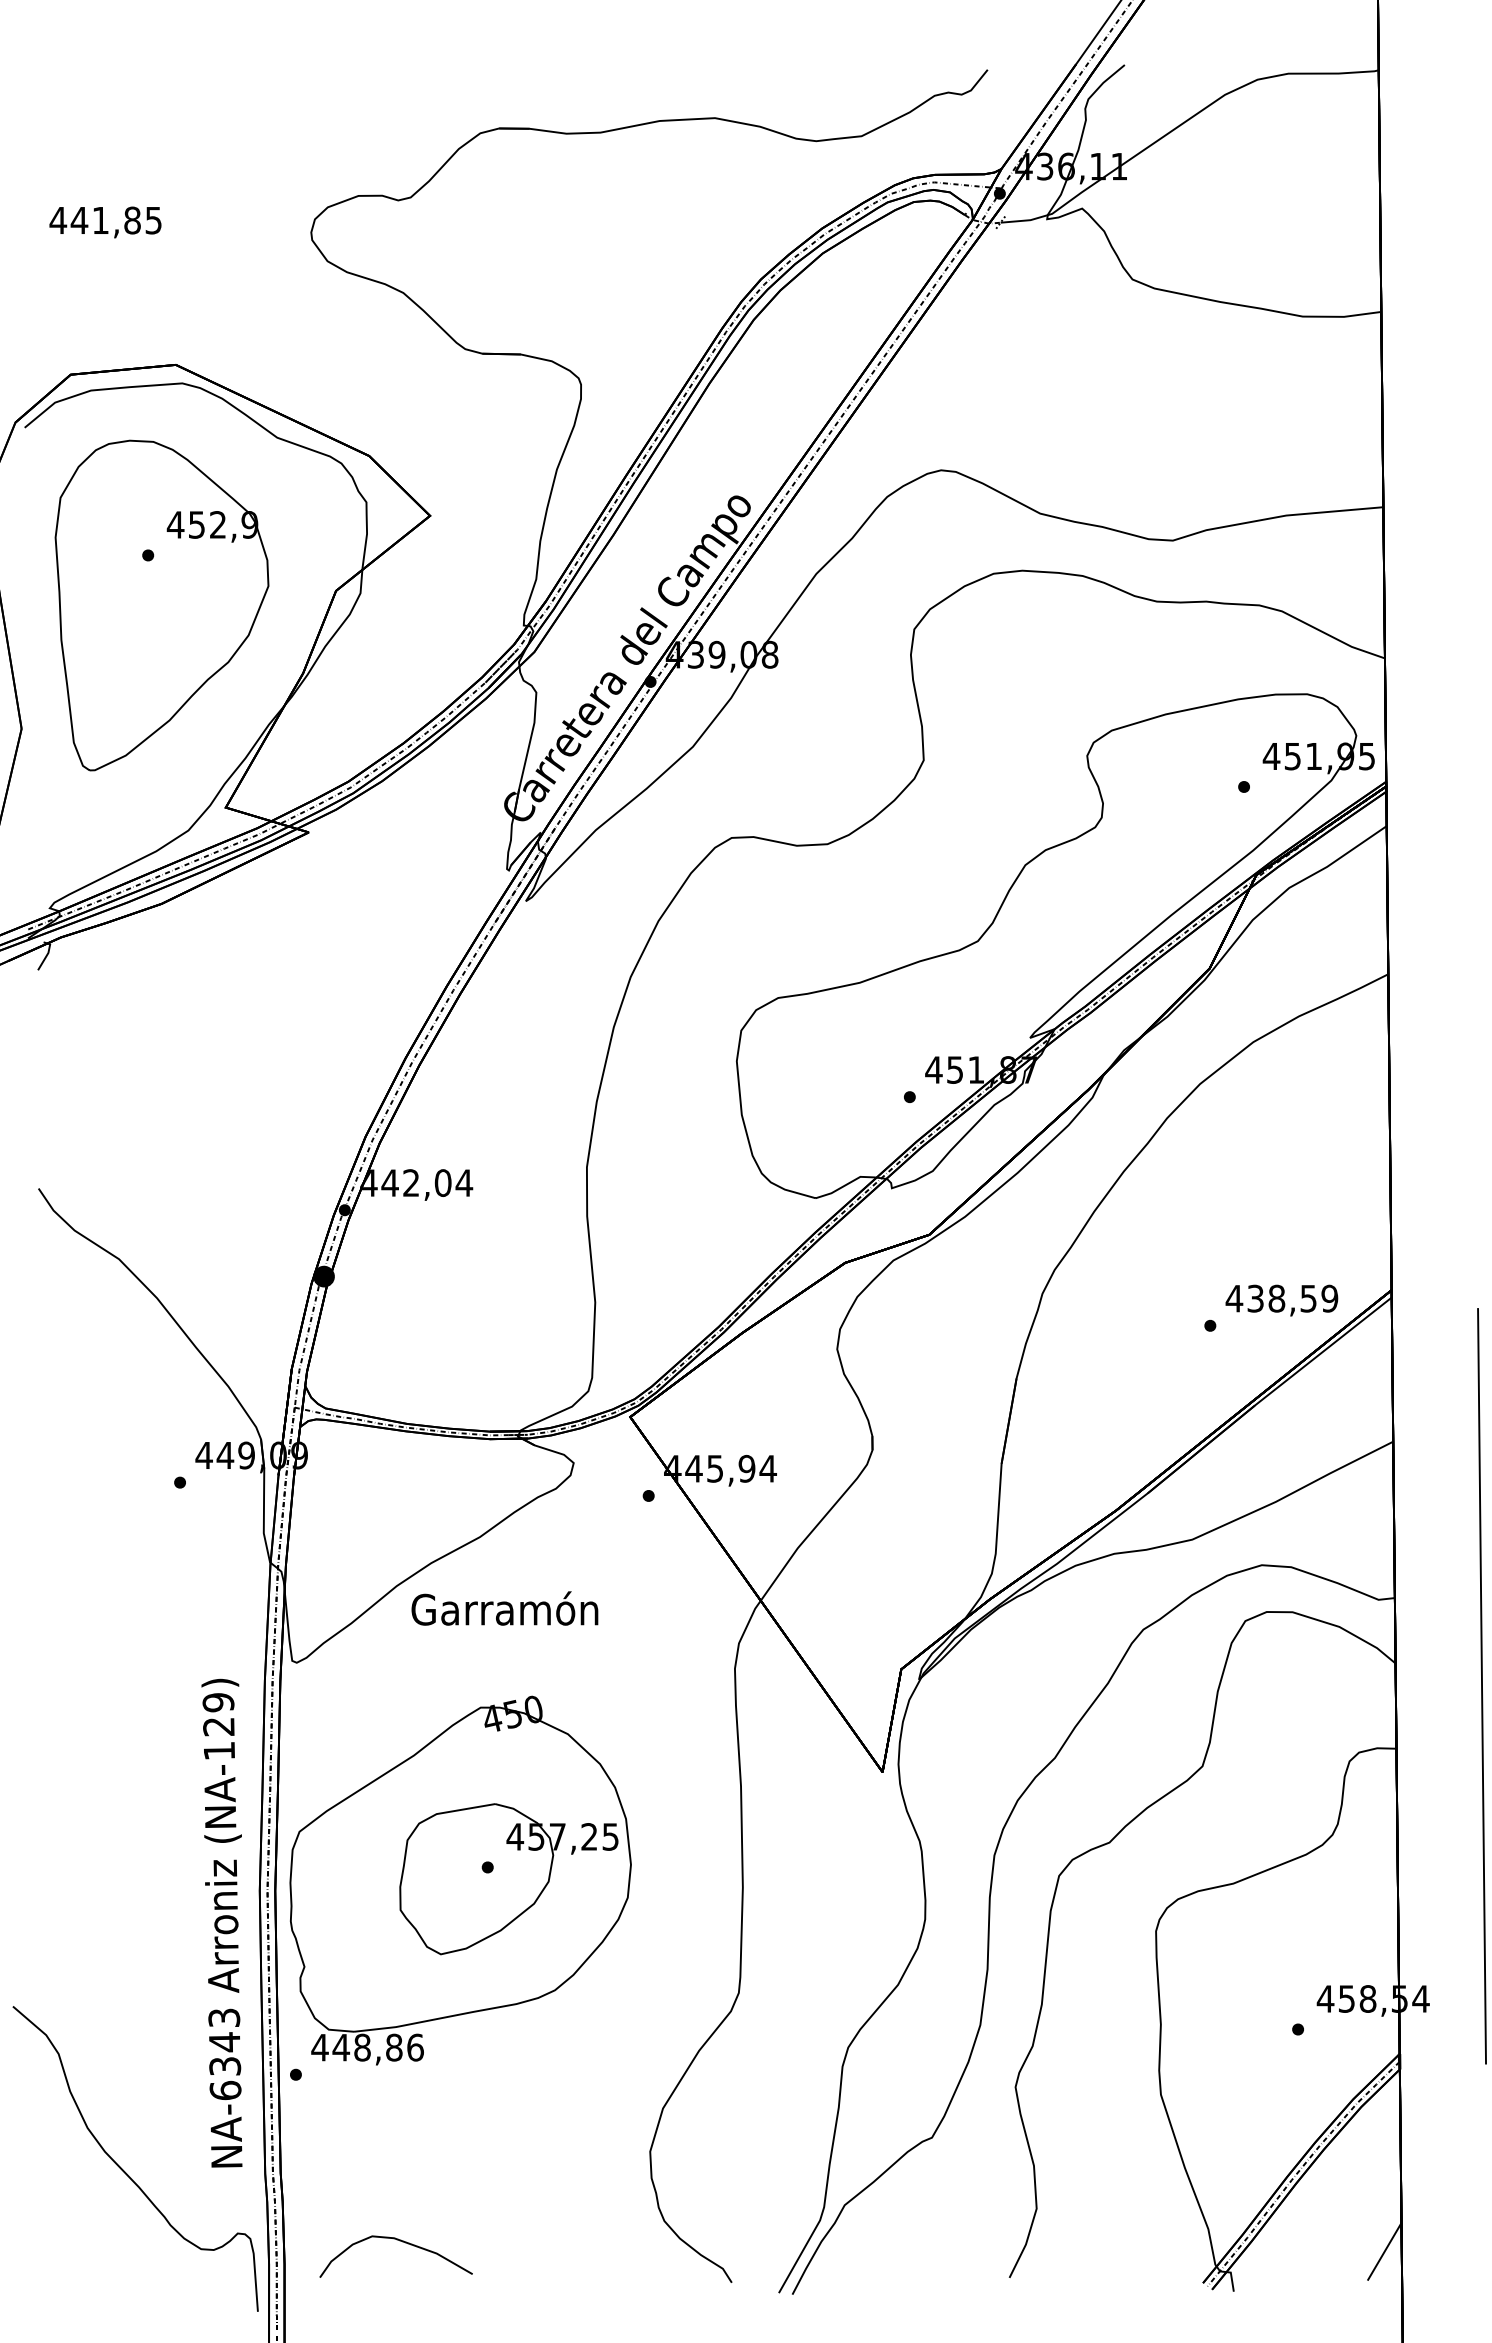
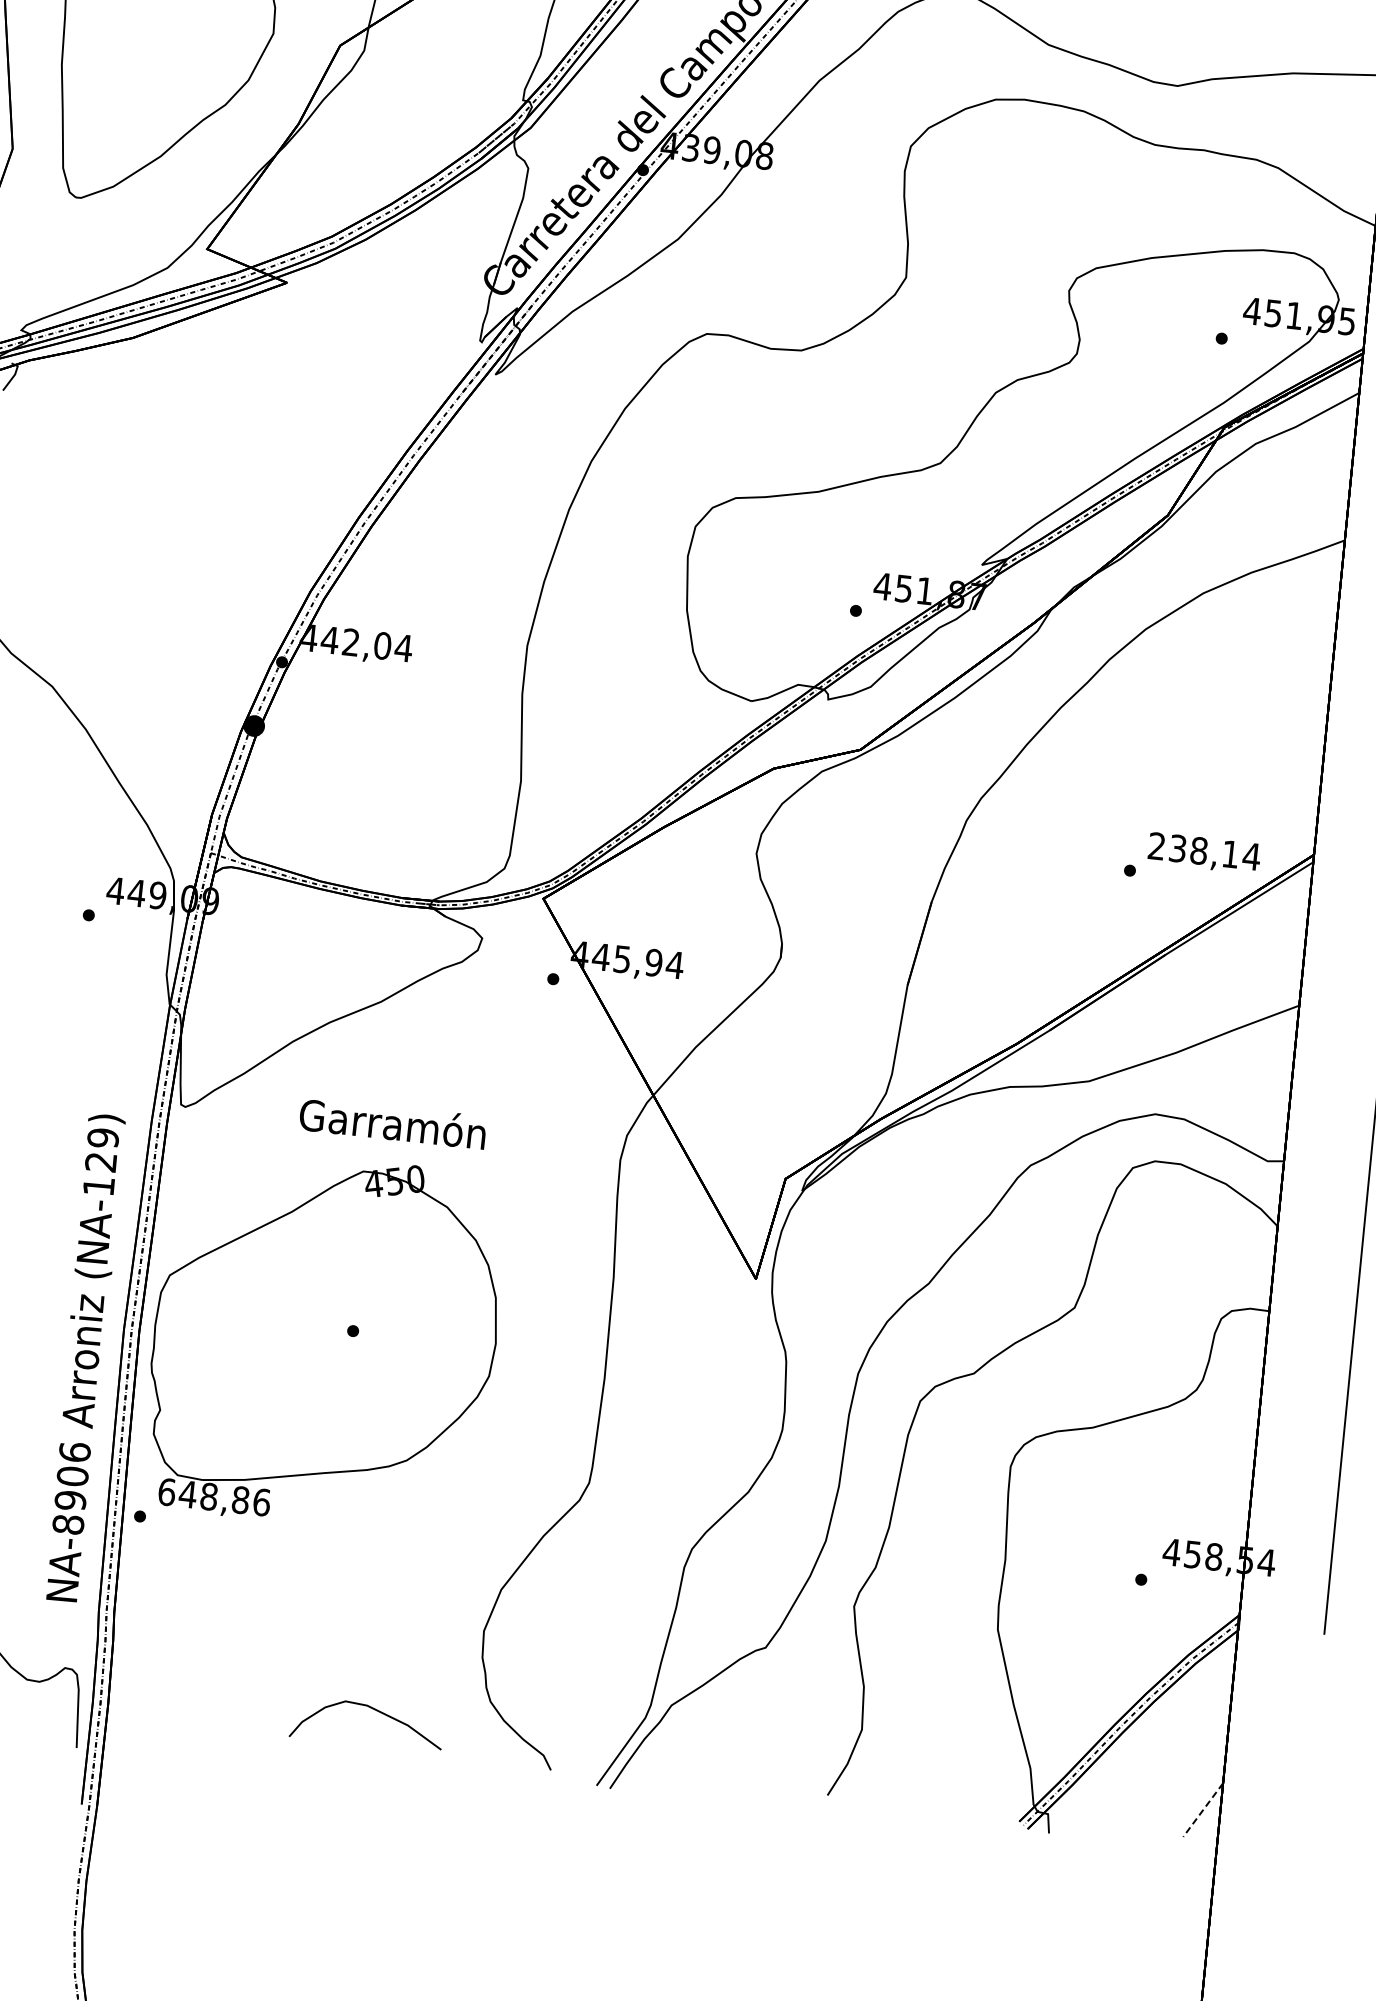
text: (1281, 1298) -> (1203, 851), 438,59 -> 238,14
text: (504, 1608) -> (392, 1123), moved
part: (508, 1879) -> (372, 1345), removed
text: (319, 2047) -> (166, 1491), 448,86 -> 648,86
text: (224, 2054) -> (71, 1488), NA-6343 -> NA-8906
curve: (399, 2241) -> (372, 1709), moved
line: (1384, 2252) -> (1203, 1810), solid -> dashed

